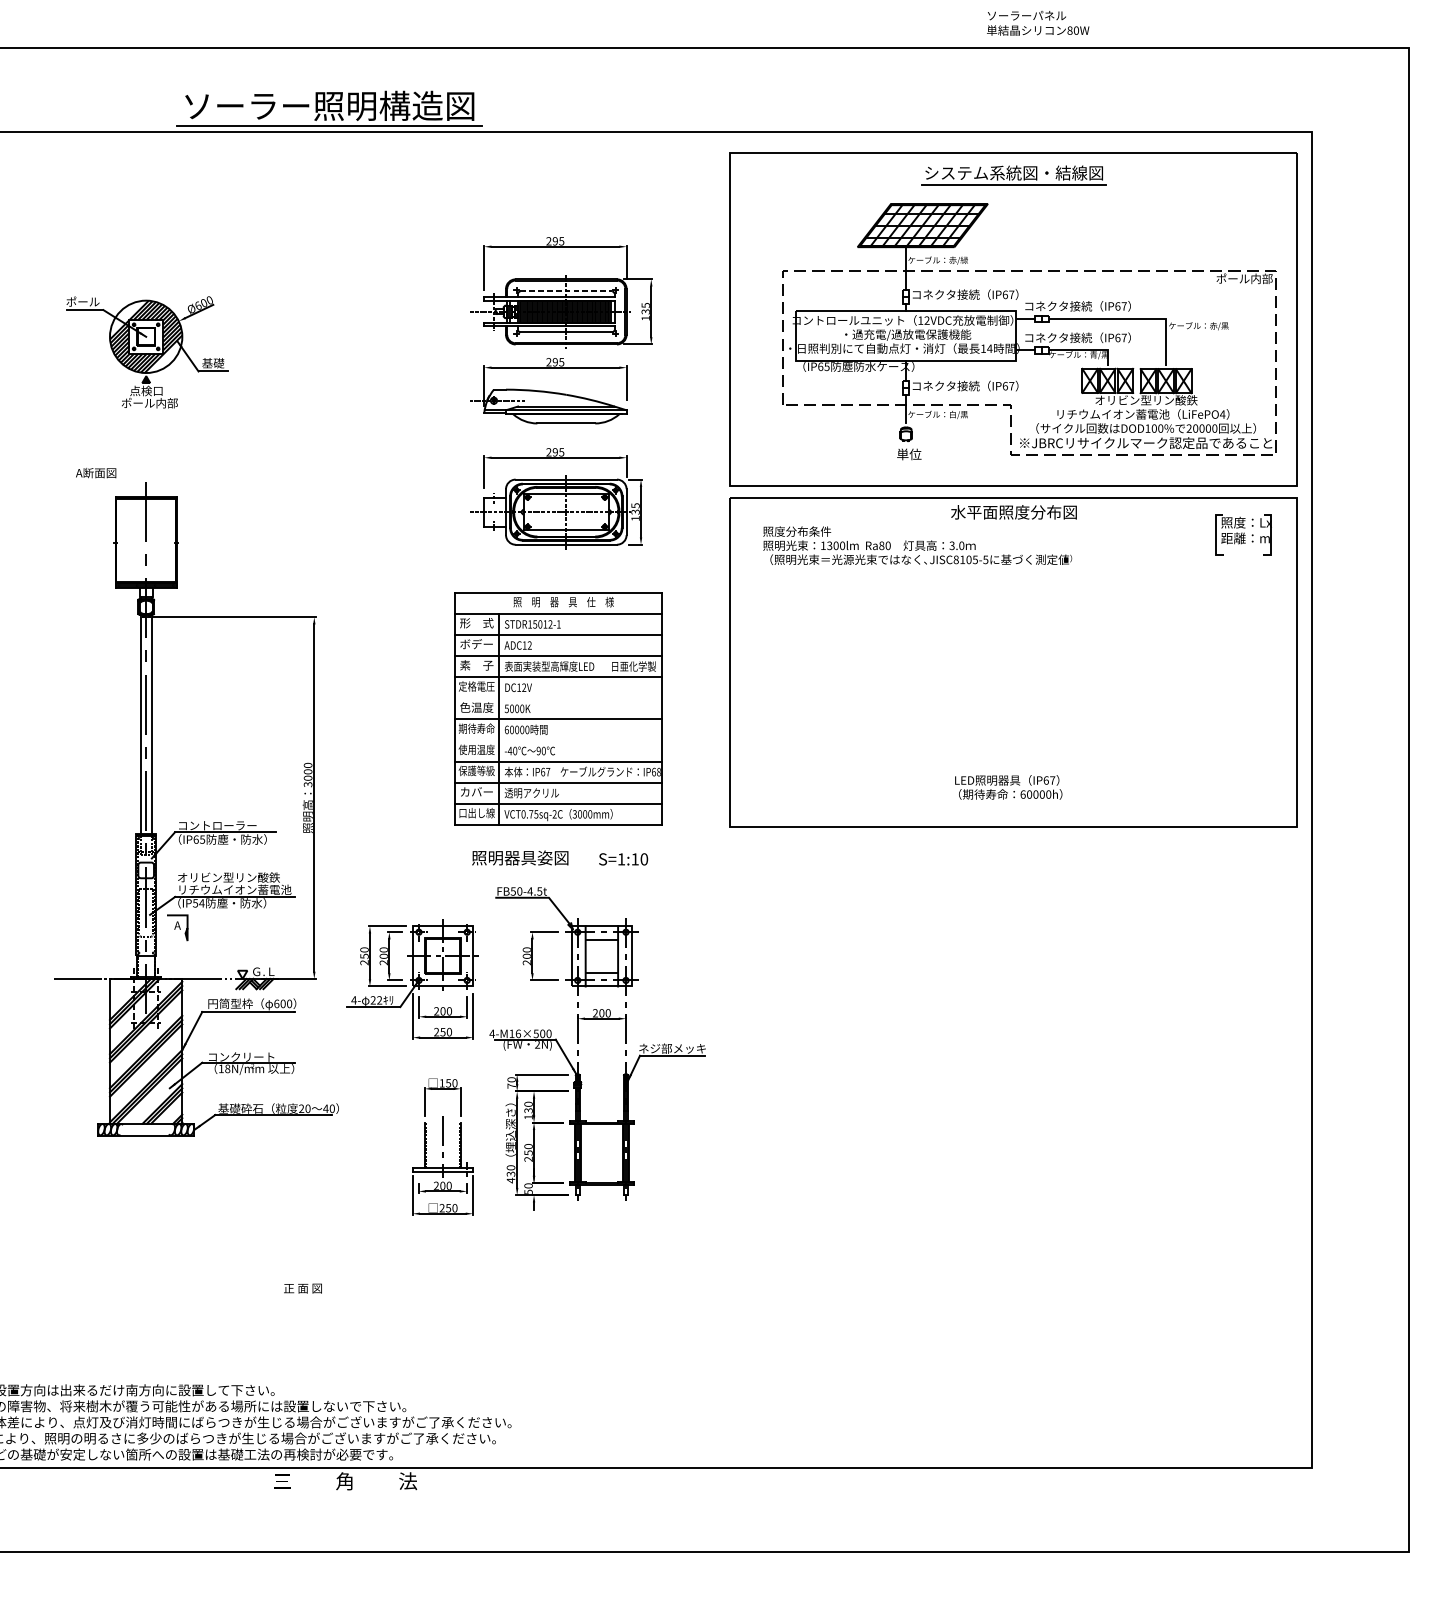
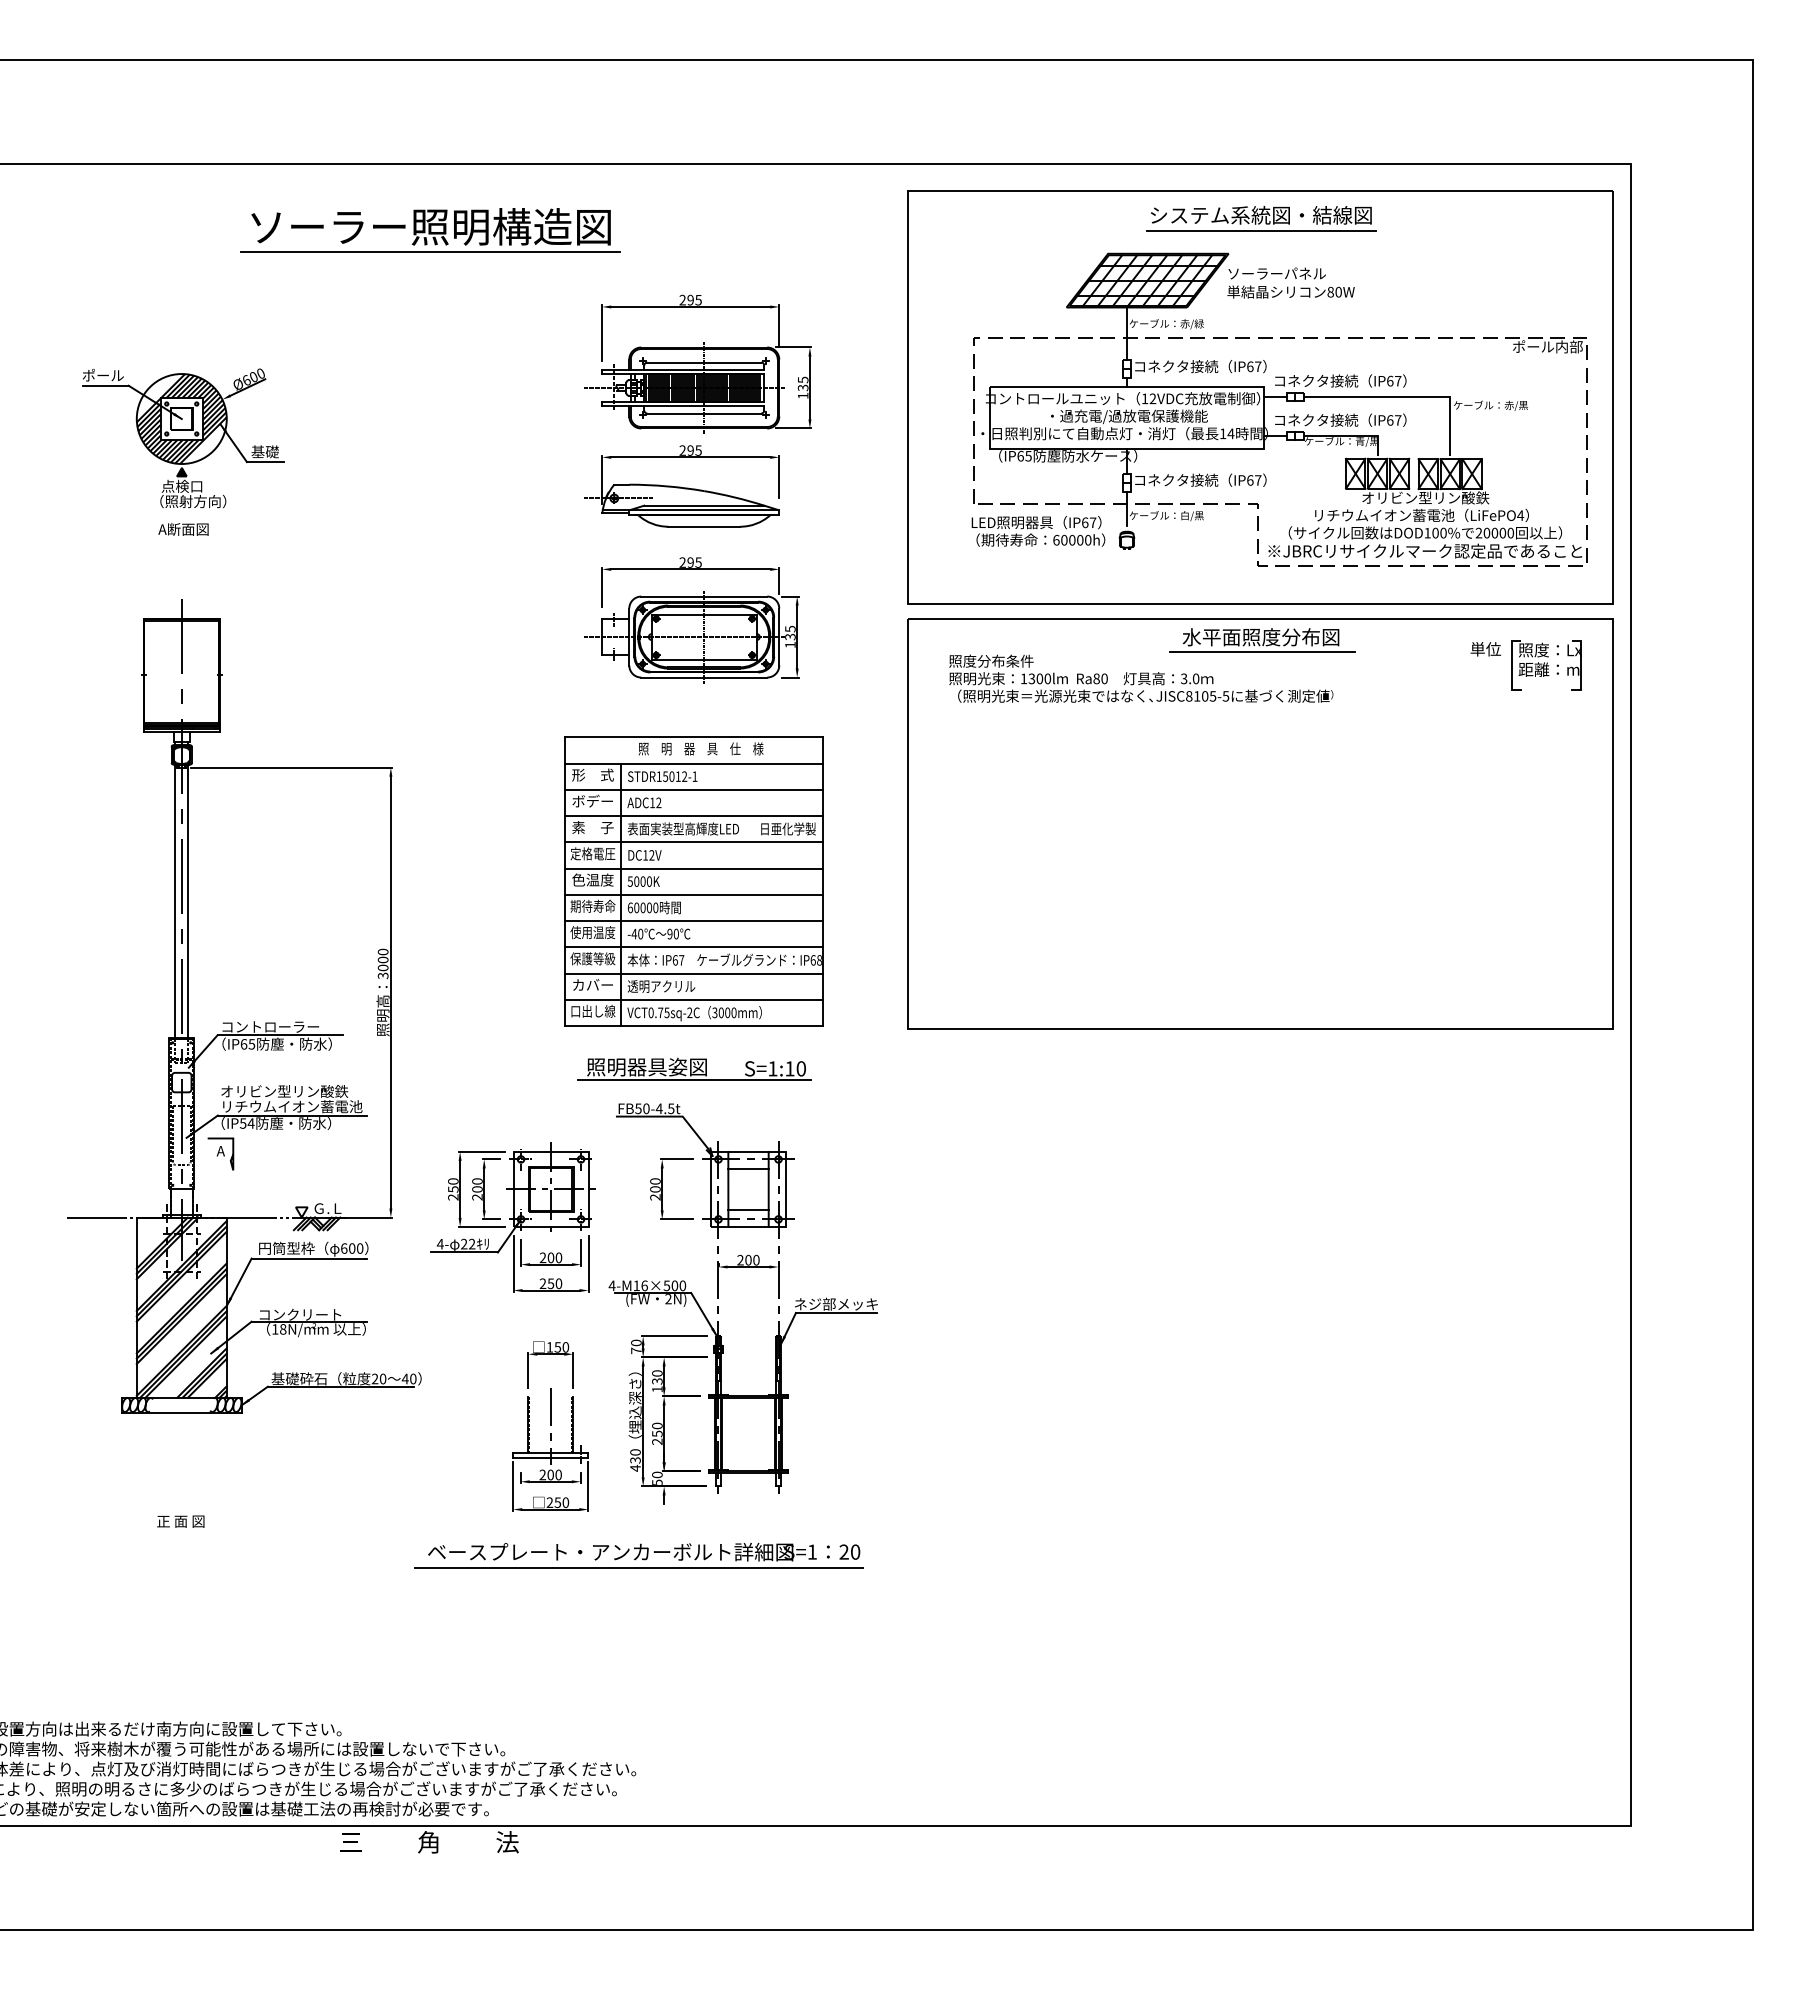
text: (1037, 22) -> (1290, 282), moved
part: (329, 108) -> (430, 230), moved
line: (566, 291) -> (704, 362), dashed -> solid
text: (151, 403) -> (188, 501), ポール内部 -> （照射方向）
text: (909, 454) -> (1485, 649), moved
text: (96, 473) -> (183, 529), moved
line: (1015, 524) -> (1262, 652), added
line: (558, 698) -> (694, 868), added
line: (558, 740) -> (694, 921), added
text: (1008, 787) -> (1038, 531), moved
line: (558, 868) -> (694, 1080), added
part: (513, 1250) -> (638, 1555), added
text: (302, 1288) -> (180, 1521), moved

